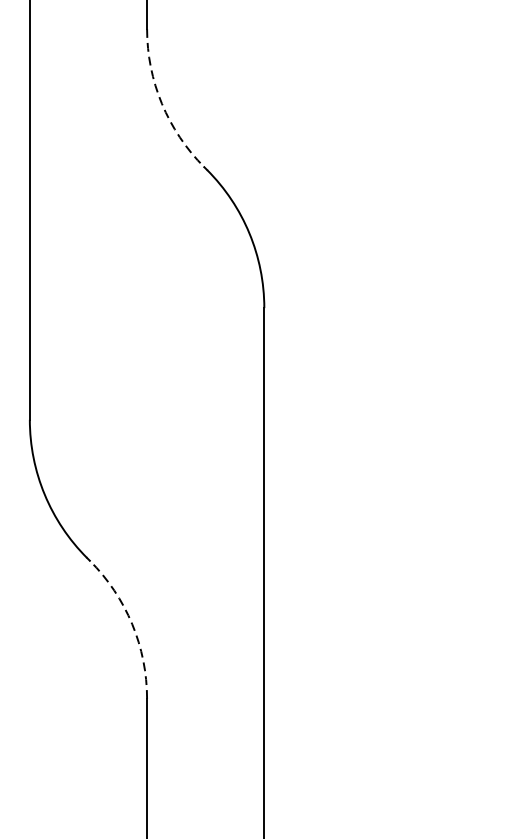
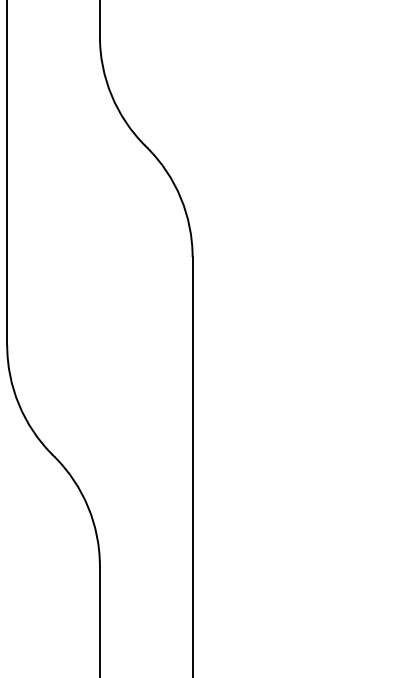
arc: (161, 103) -> (111, 95), dashed -> solid
arc: (132, 624) -> (88, 507), dashed -> solid

